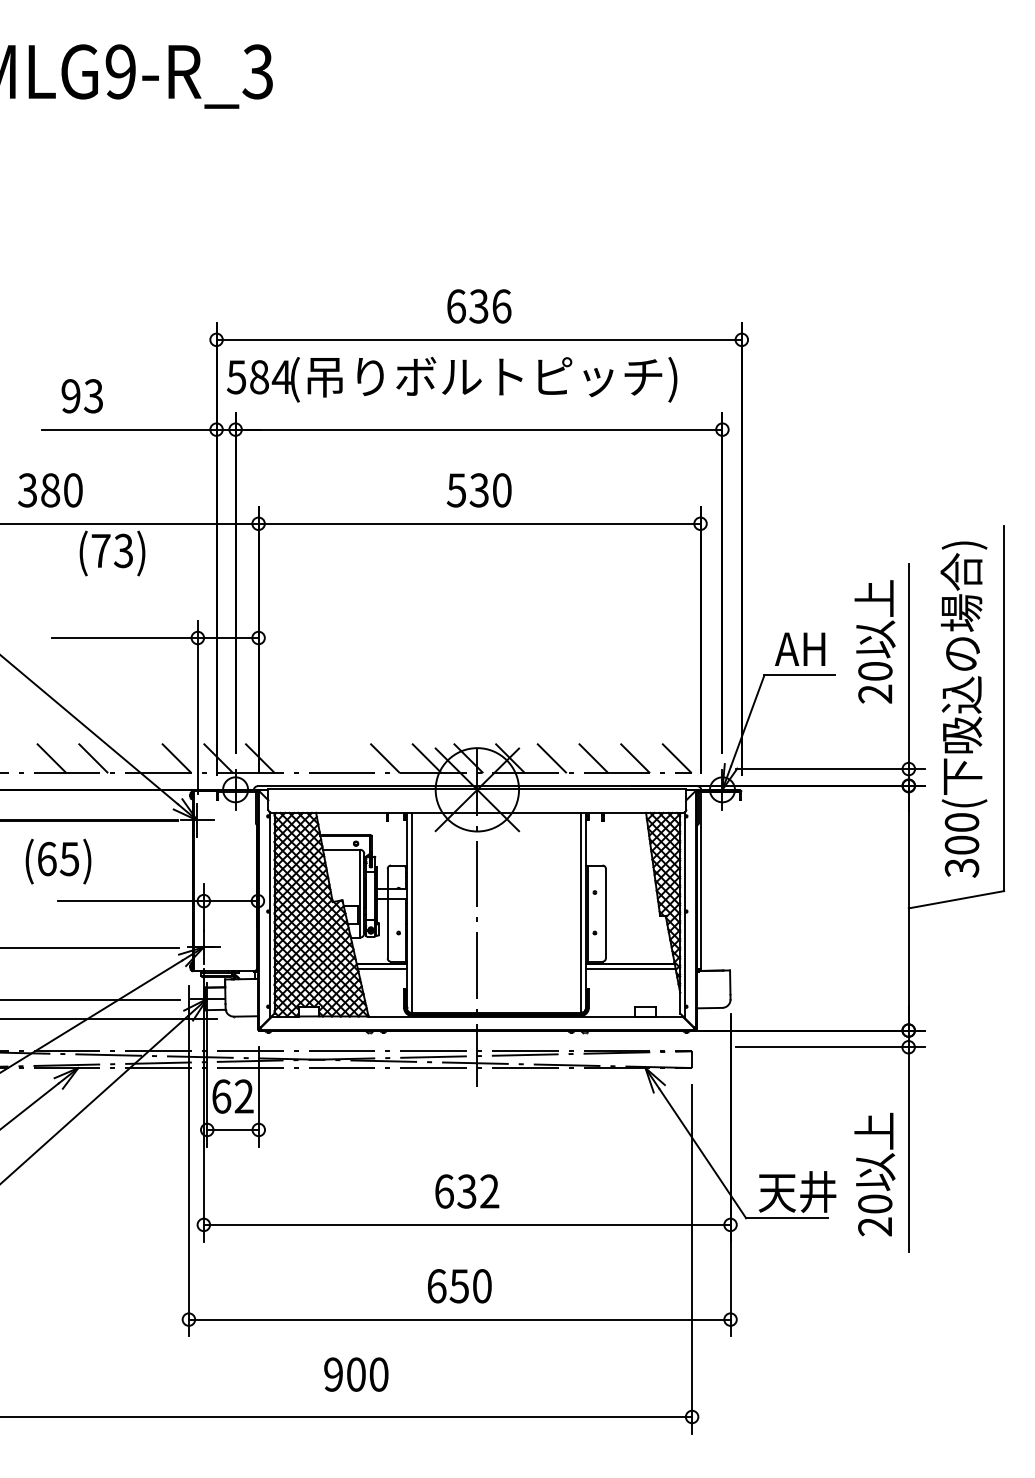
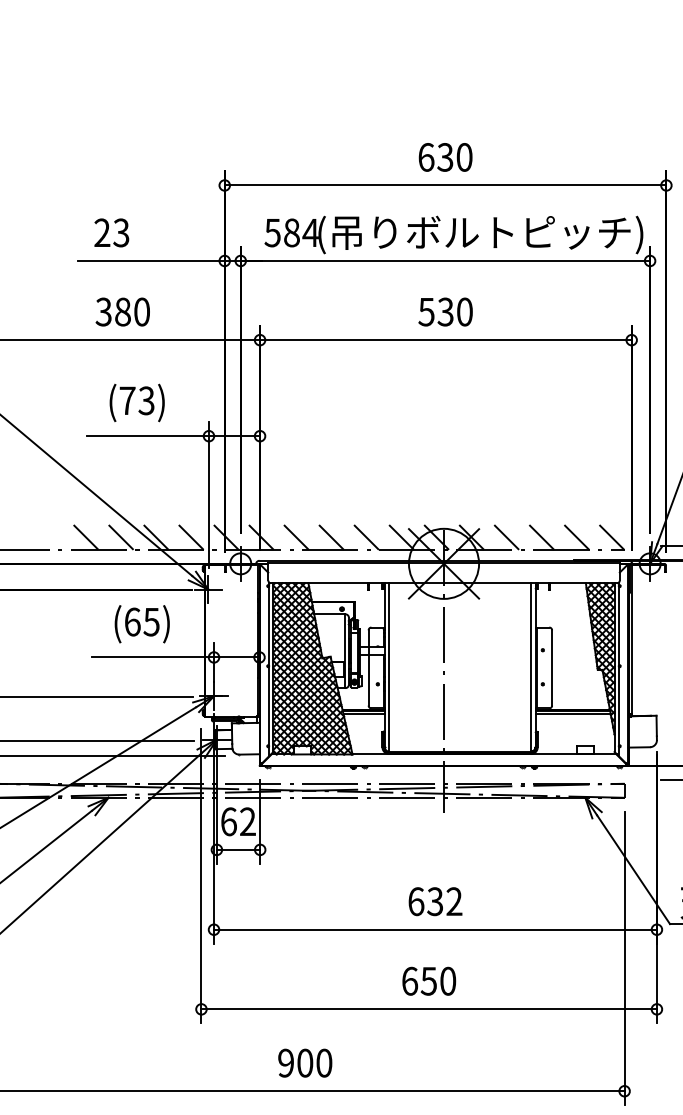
text: (501, 306) -> (464, 157), 636 -> 630
text: (452, 379) -> (454, 234), moved
text: (70, 396) -> (101, 233), 93 -> 23
text: (50, 490) -> (122, 312), moved
text: (112, 553) -> (137, 402), moved
line: (134, 758) -> (155, 537), added
line: (301, 758) -> (296, 537), added
line: (343, 758) -> (331, 537), added
text: (58, 861) -> (142, 624), moved
text: (356, 1374) -> (305, 1063), moved

